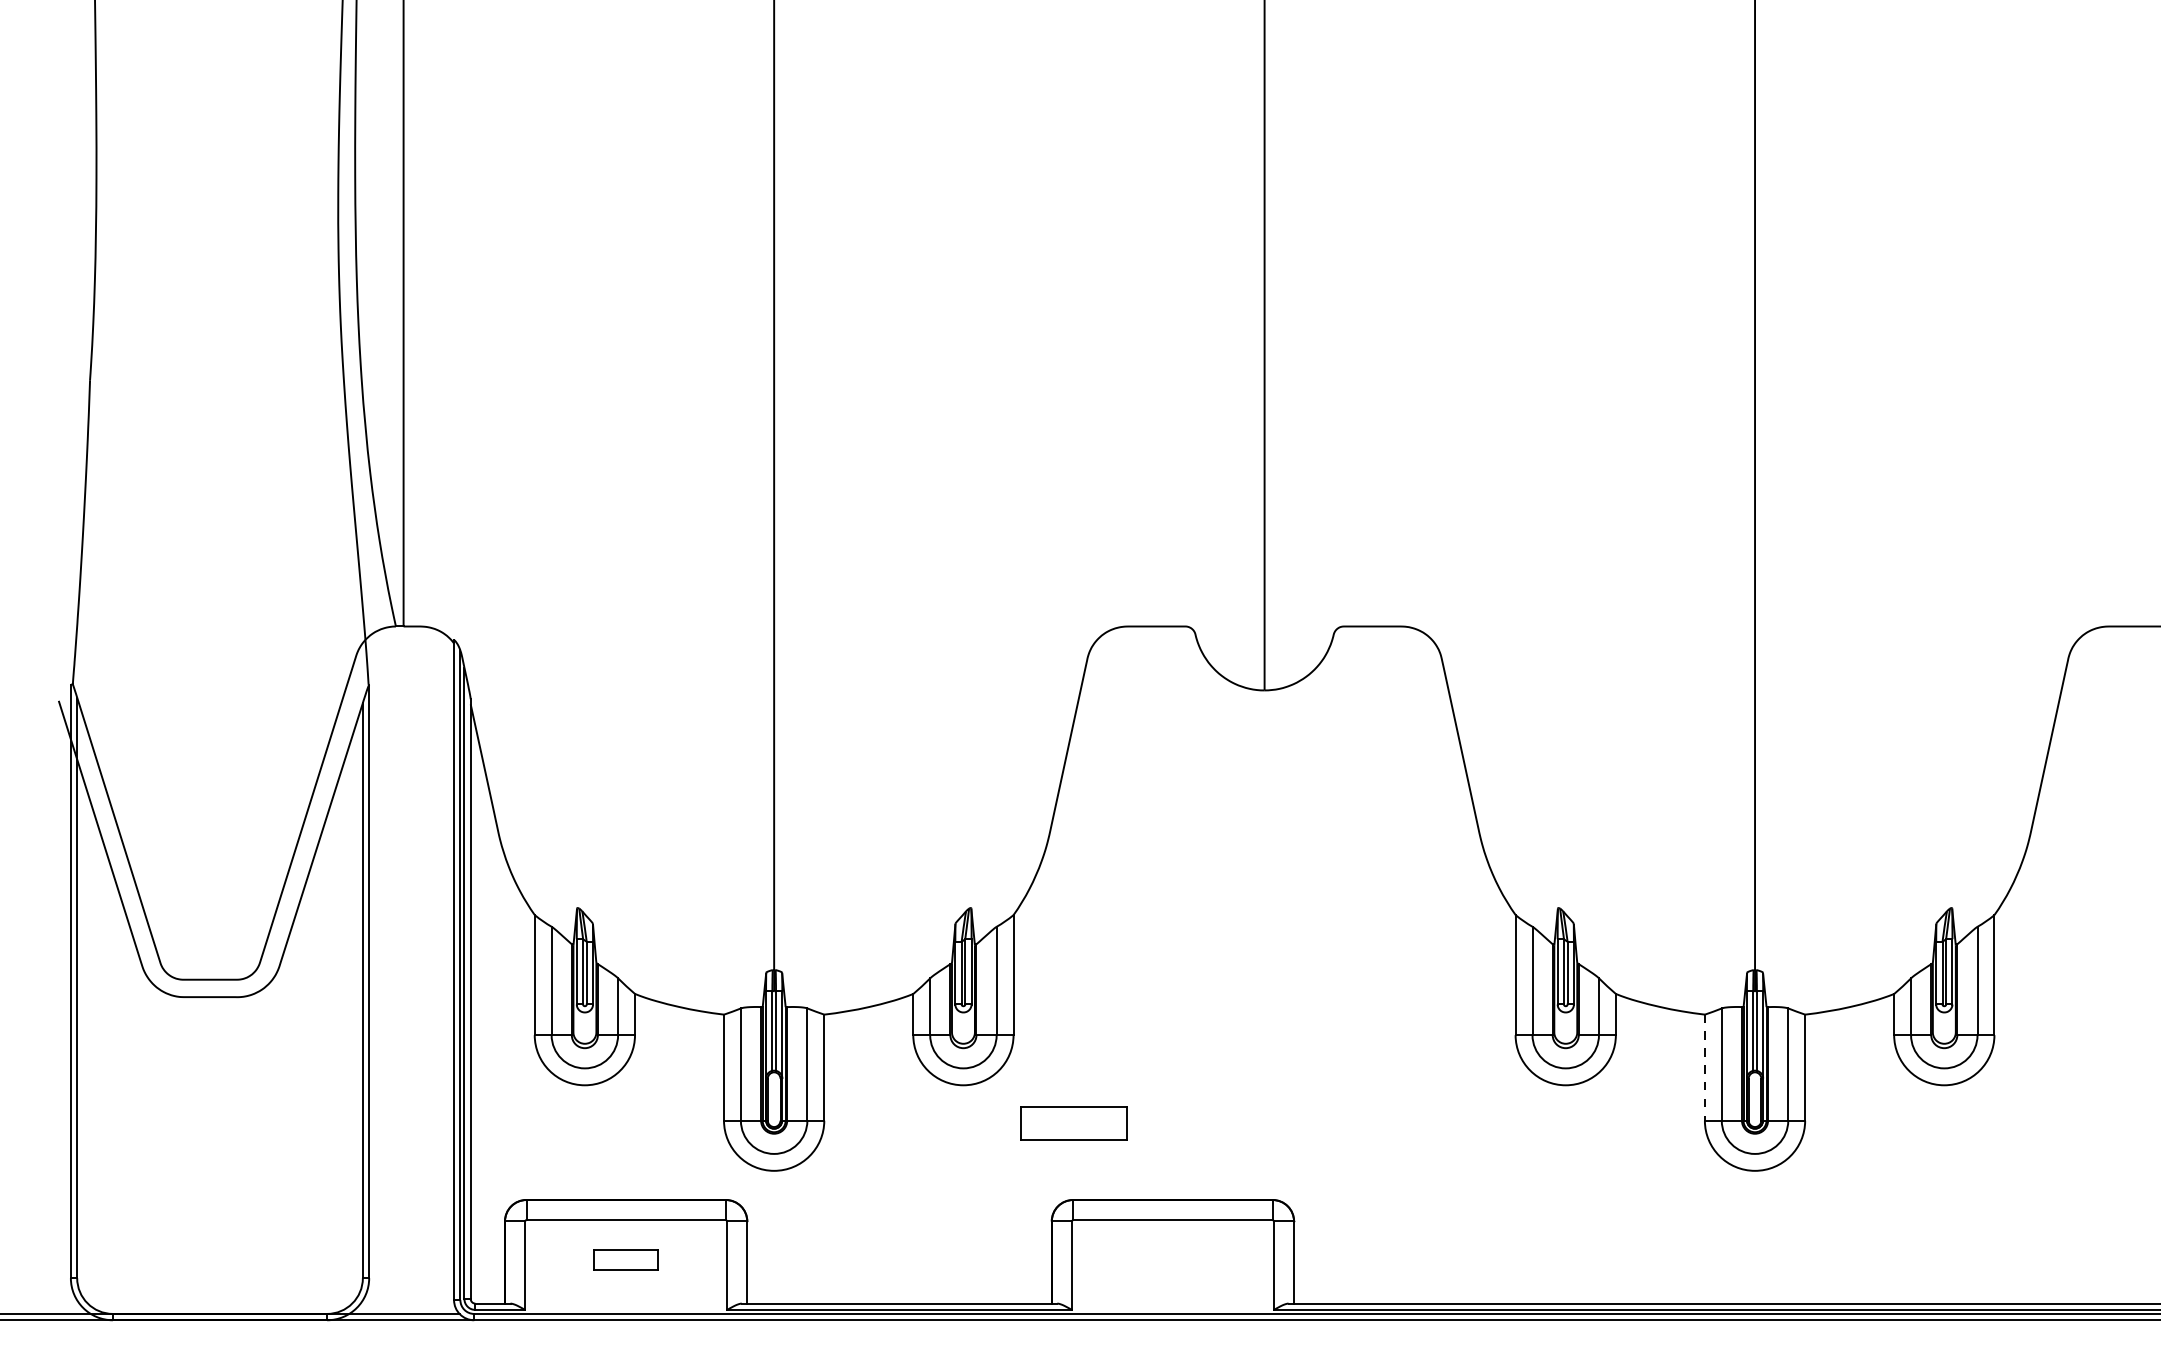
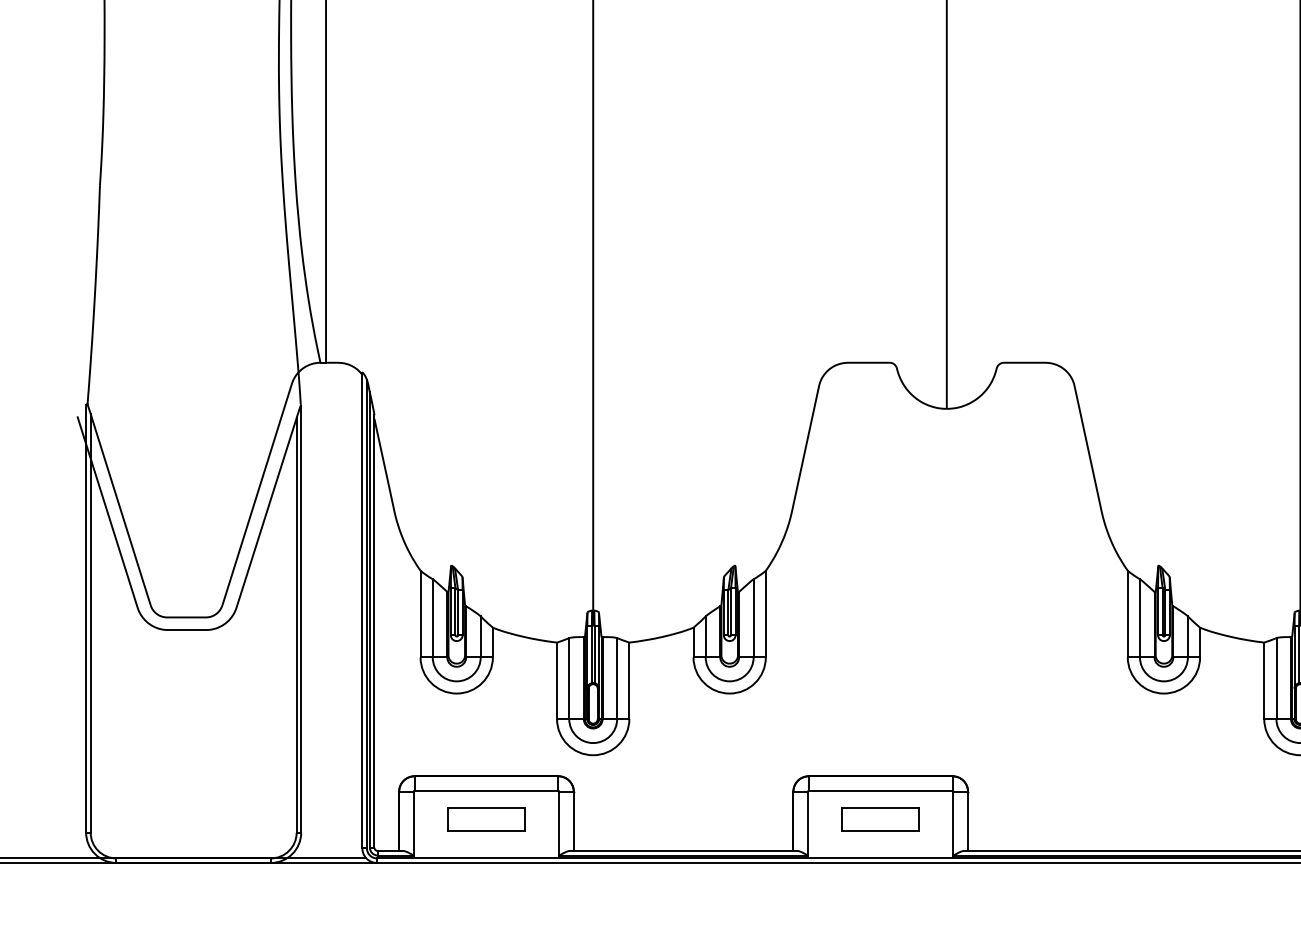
line: (1704, 1068) -> (1263, 681), dashed -> solid
part: (1073, 1123) -> (880, 819), moved
part: (625, 1260) -> (486, 819), size x1.67

